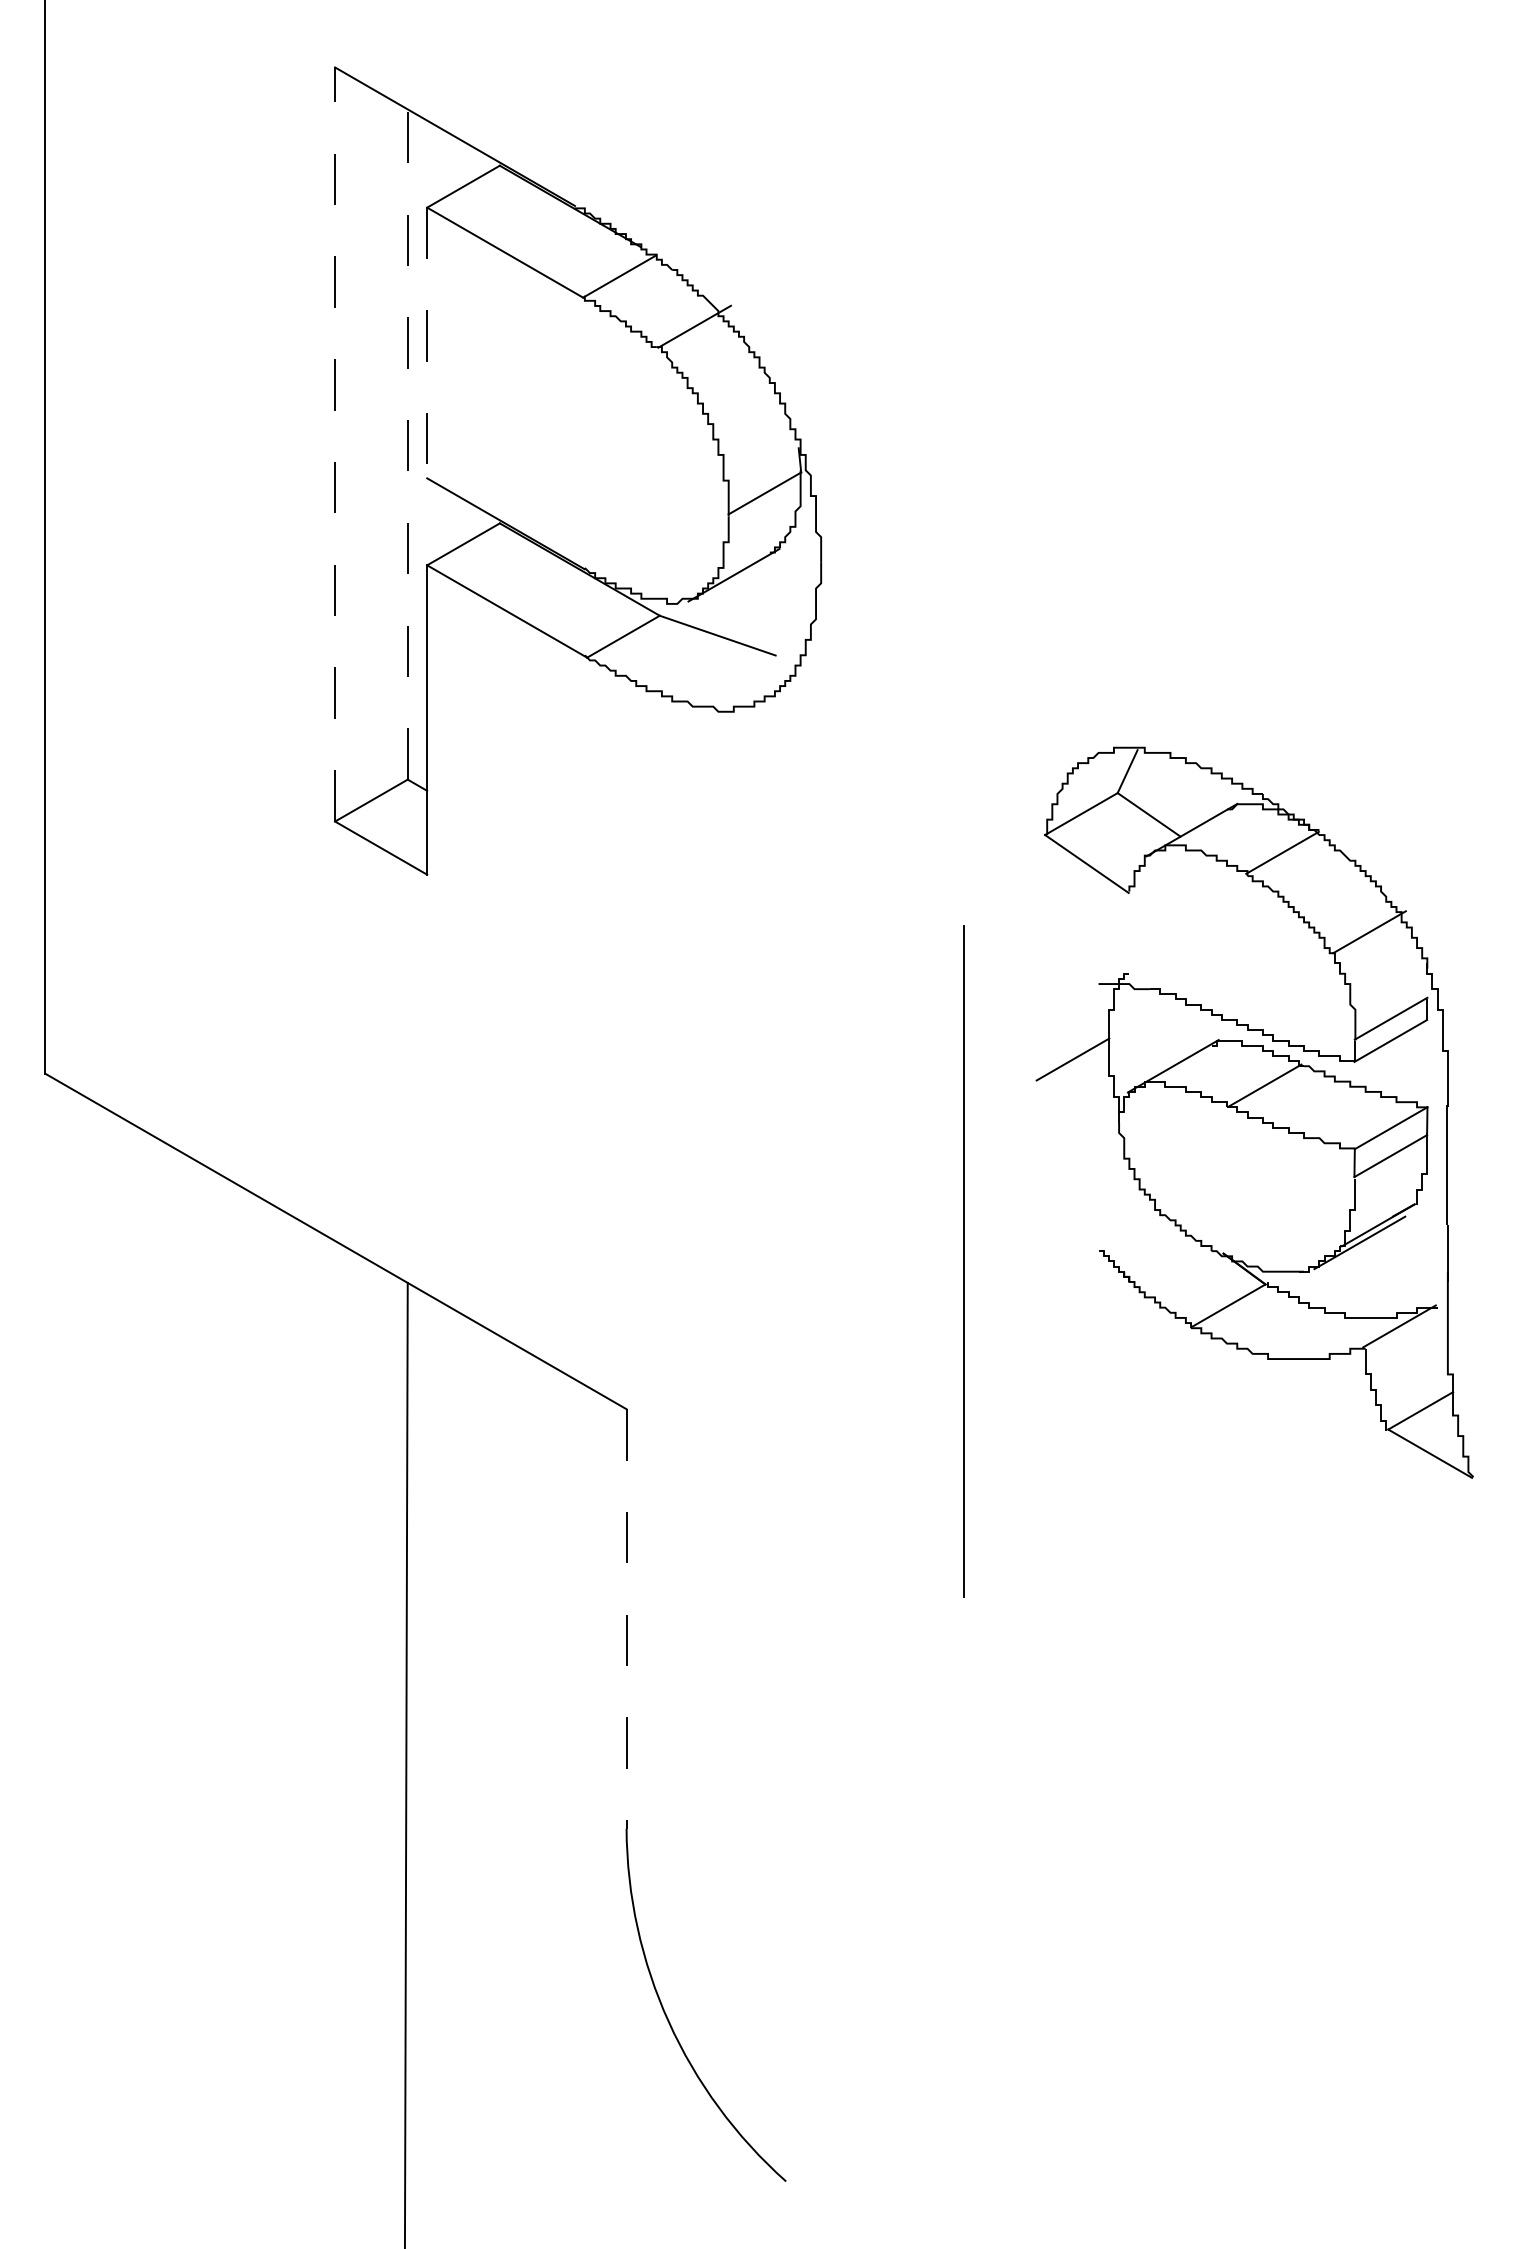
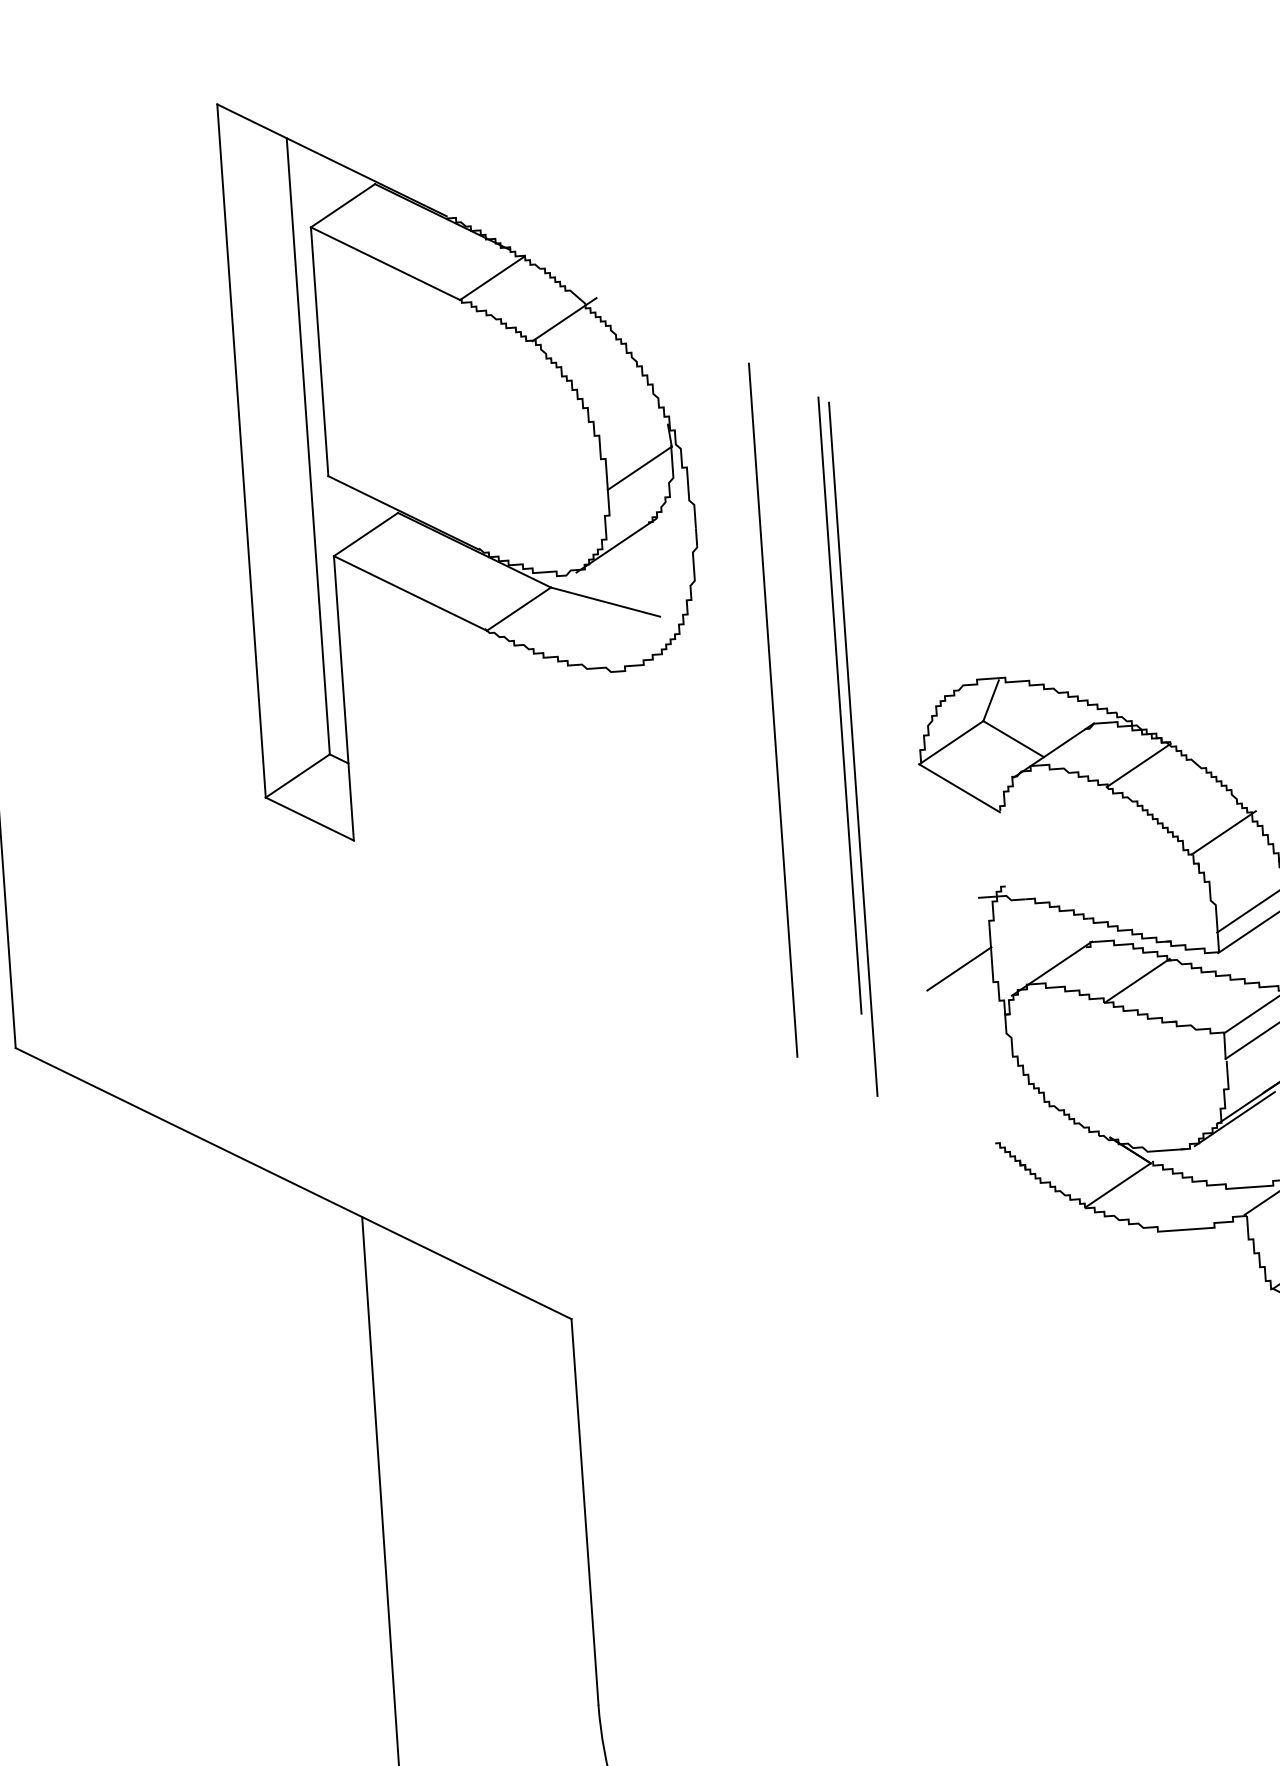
line: (427, 343) -> (319, 352), dashed -> solid
line: (335, 444) -> (241, 450), dashed -> solid
line: (407, 444) -> (308, 446), dashed -> solid
line: (891, 765) -> (773, 710), added
line: (974, 813) -> (853, 749), added
line: (963, 1261) -> (839, 705), moved
line: (626, 1619) -> (584, 1512), dashed -> solid

